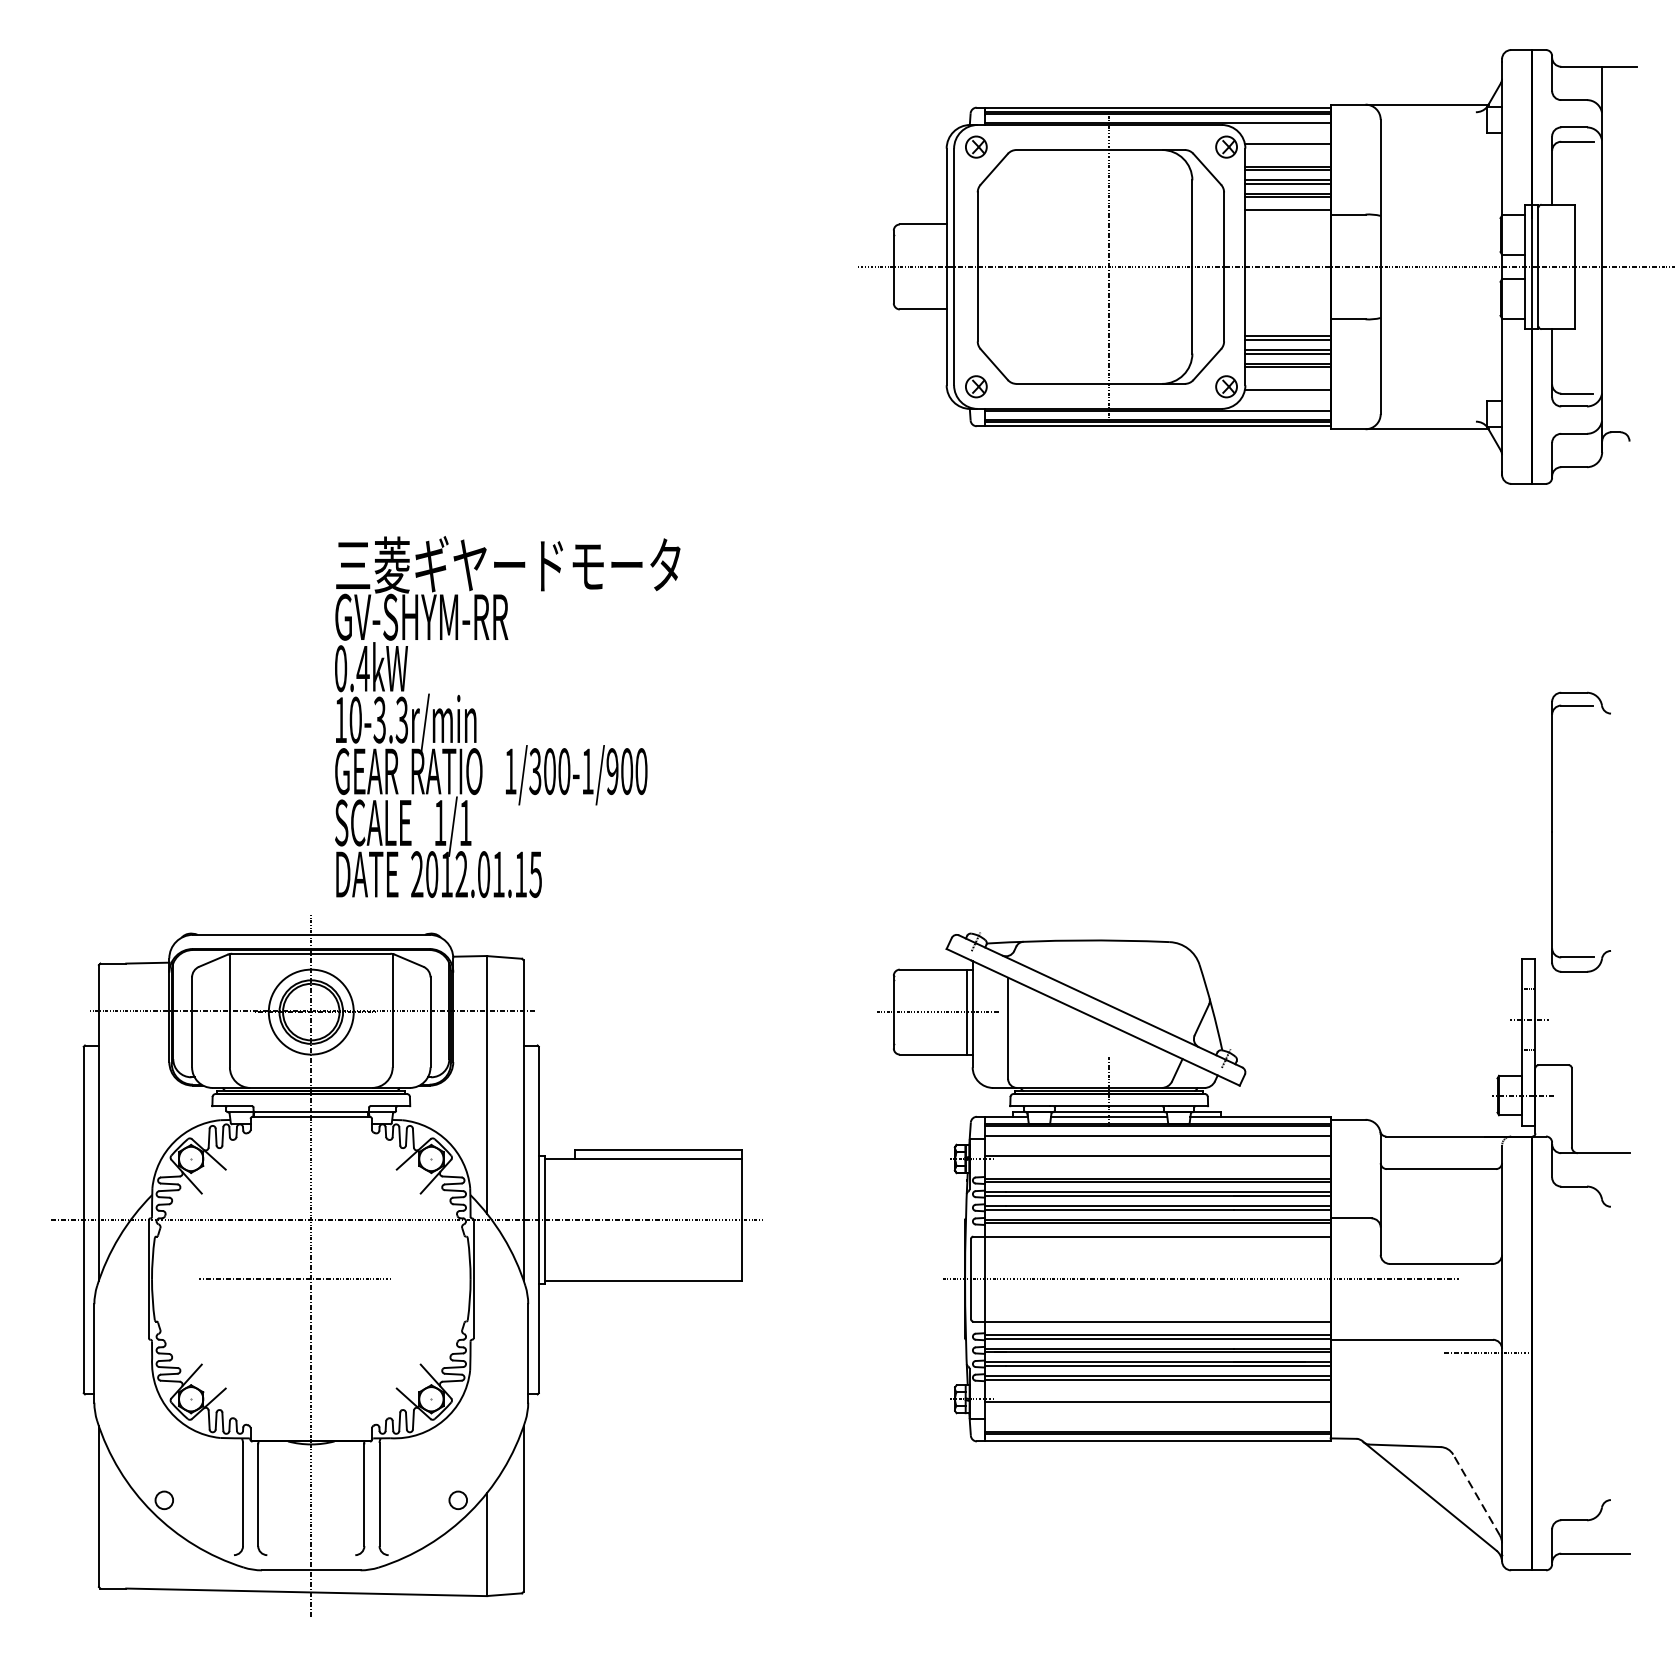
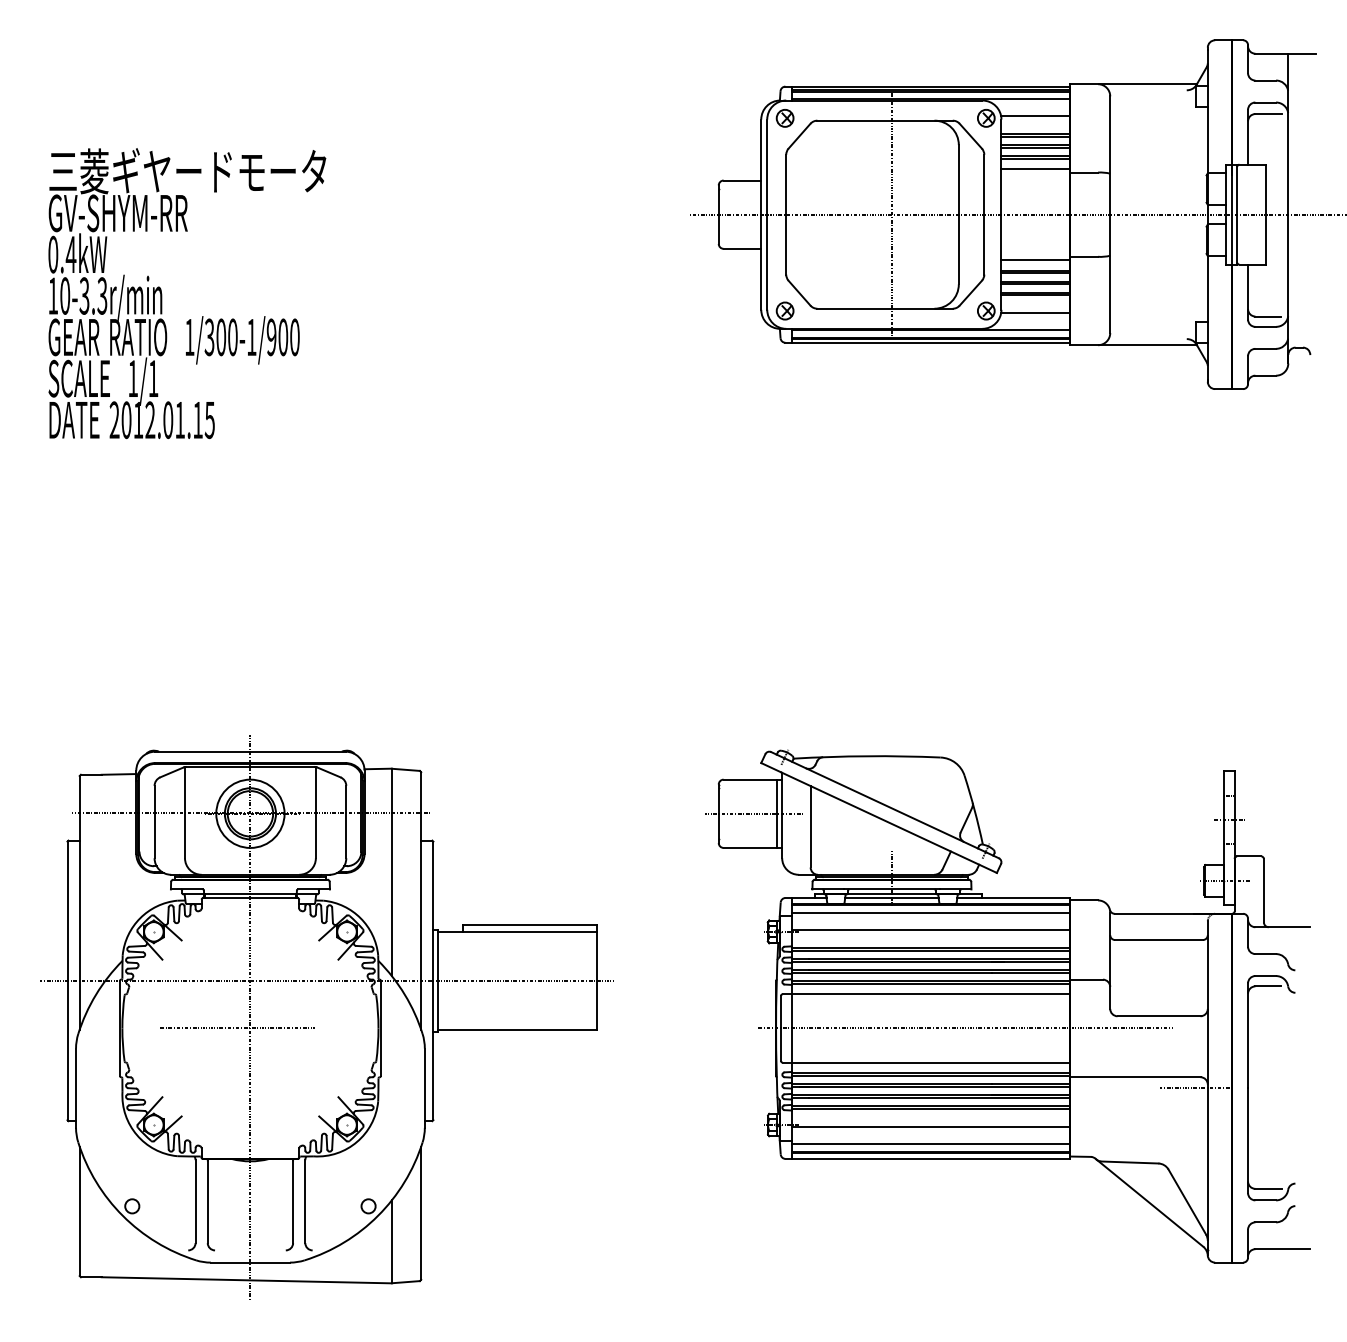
line: (1287, 323) -> (1035, 260), added
text: (507, 716) -> (187, 293), moved
part: (1552, 832) -> (1248, 1088), moved
line: (1157, 1422) -> (930, 1143), added
line: (1476, 1495) -> (1187, 1202), dashed -> solid

